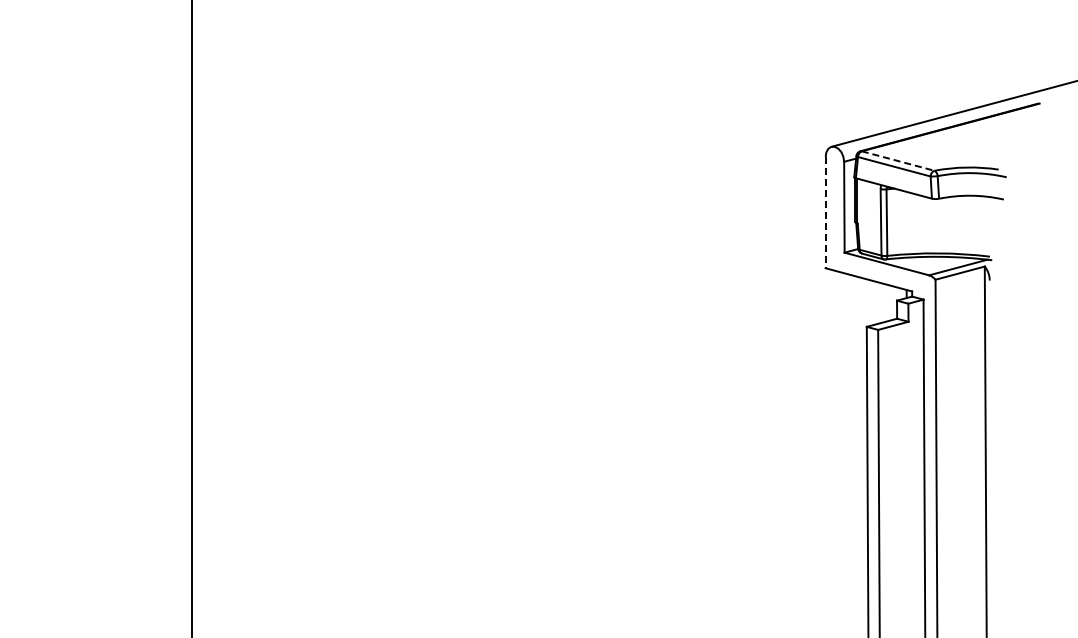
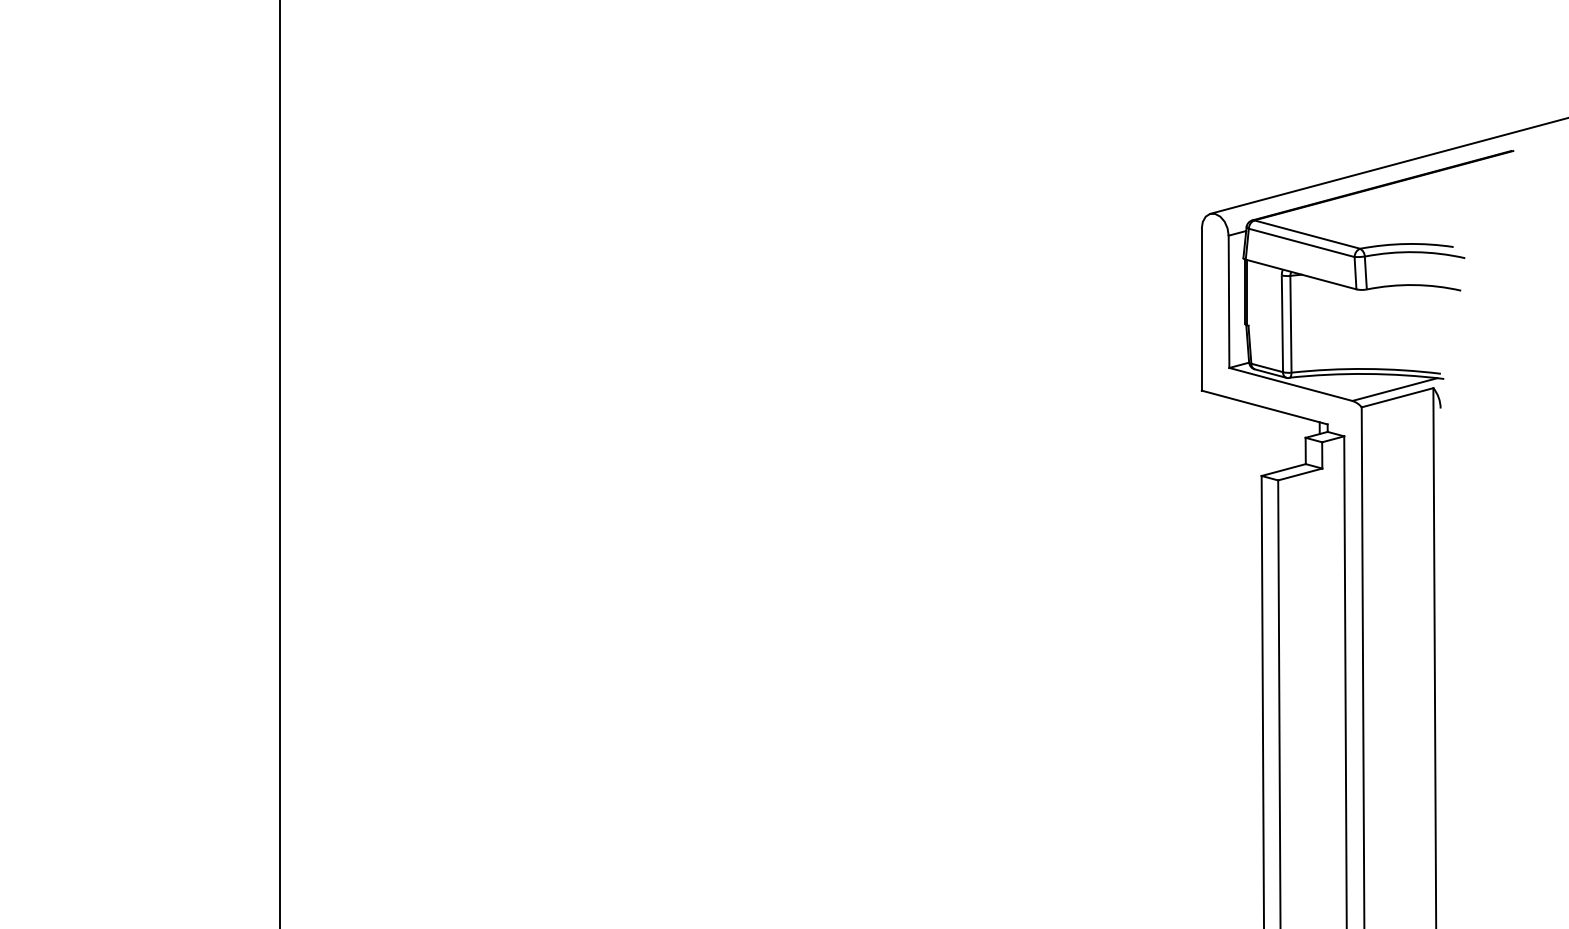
line: (898, 161) -> (1307, 235), dashed -> solid
line: (825, 212) -> (1201, 309), dashed -> solid

